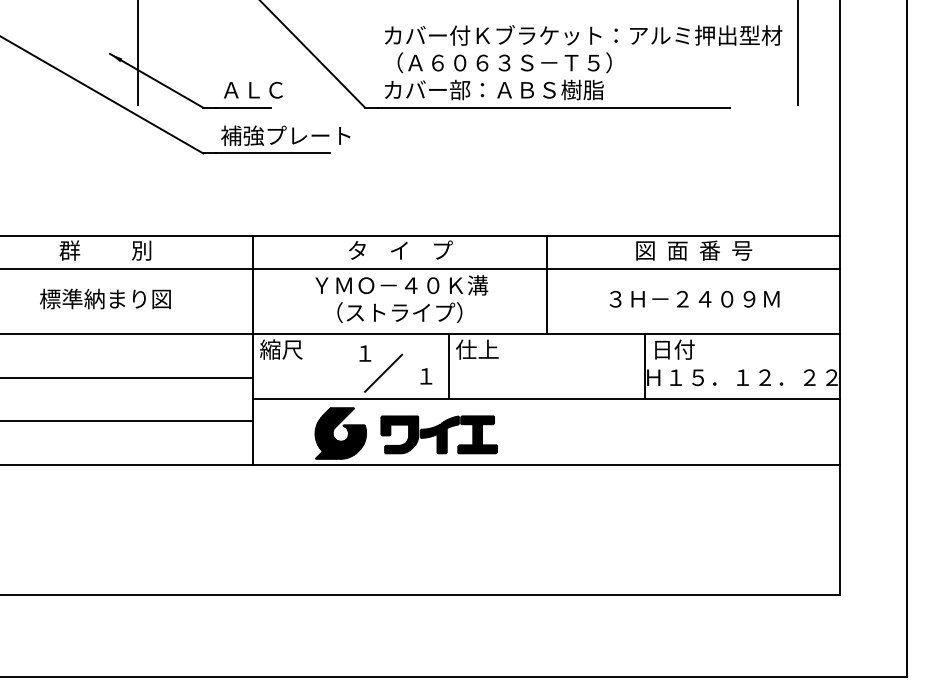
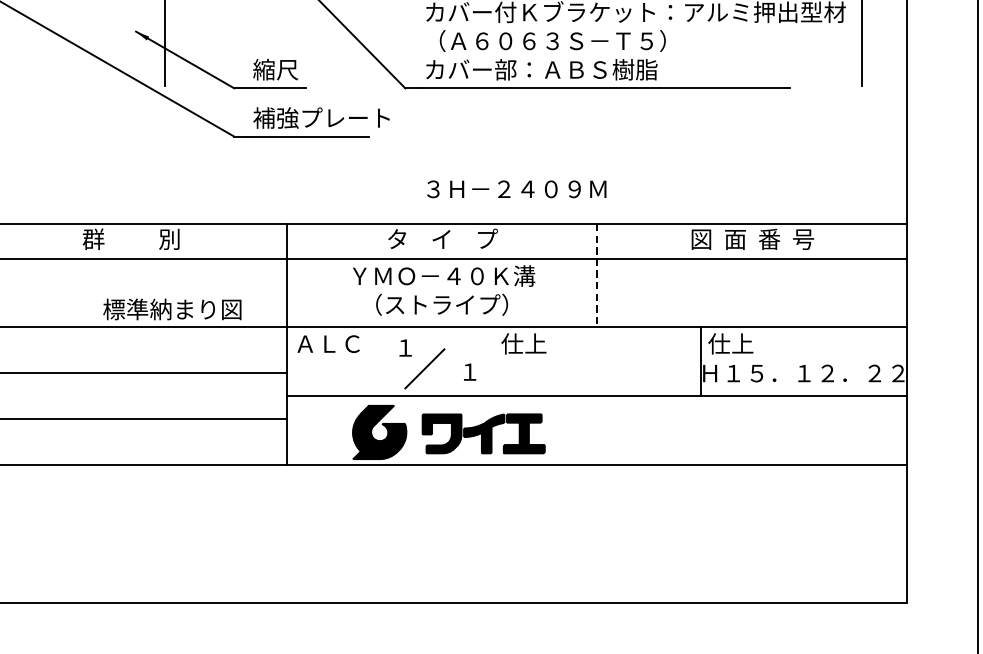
text: (251, 89) -> (285, 69), ＡＬＣ -> 縮尺
line: (546, 285) -> (596, 276), solid -> dashed
text: (105, 298) -> (172, 308), moved
text: (694, 298) -> (516, 188), moved
text: (290, 349) -> (326, 343), 縮尺 -> ＡＬＣ
text: (673, 349) -> (731, 343), 日付 -> 仕上
line: (448, 366) -> (493, 361), removed

